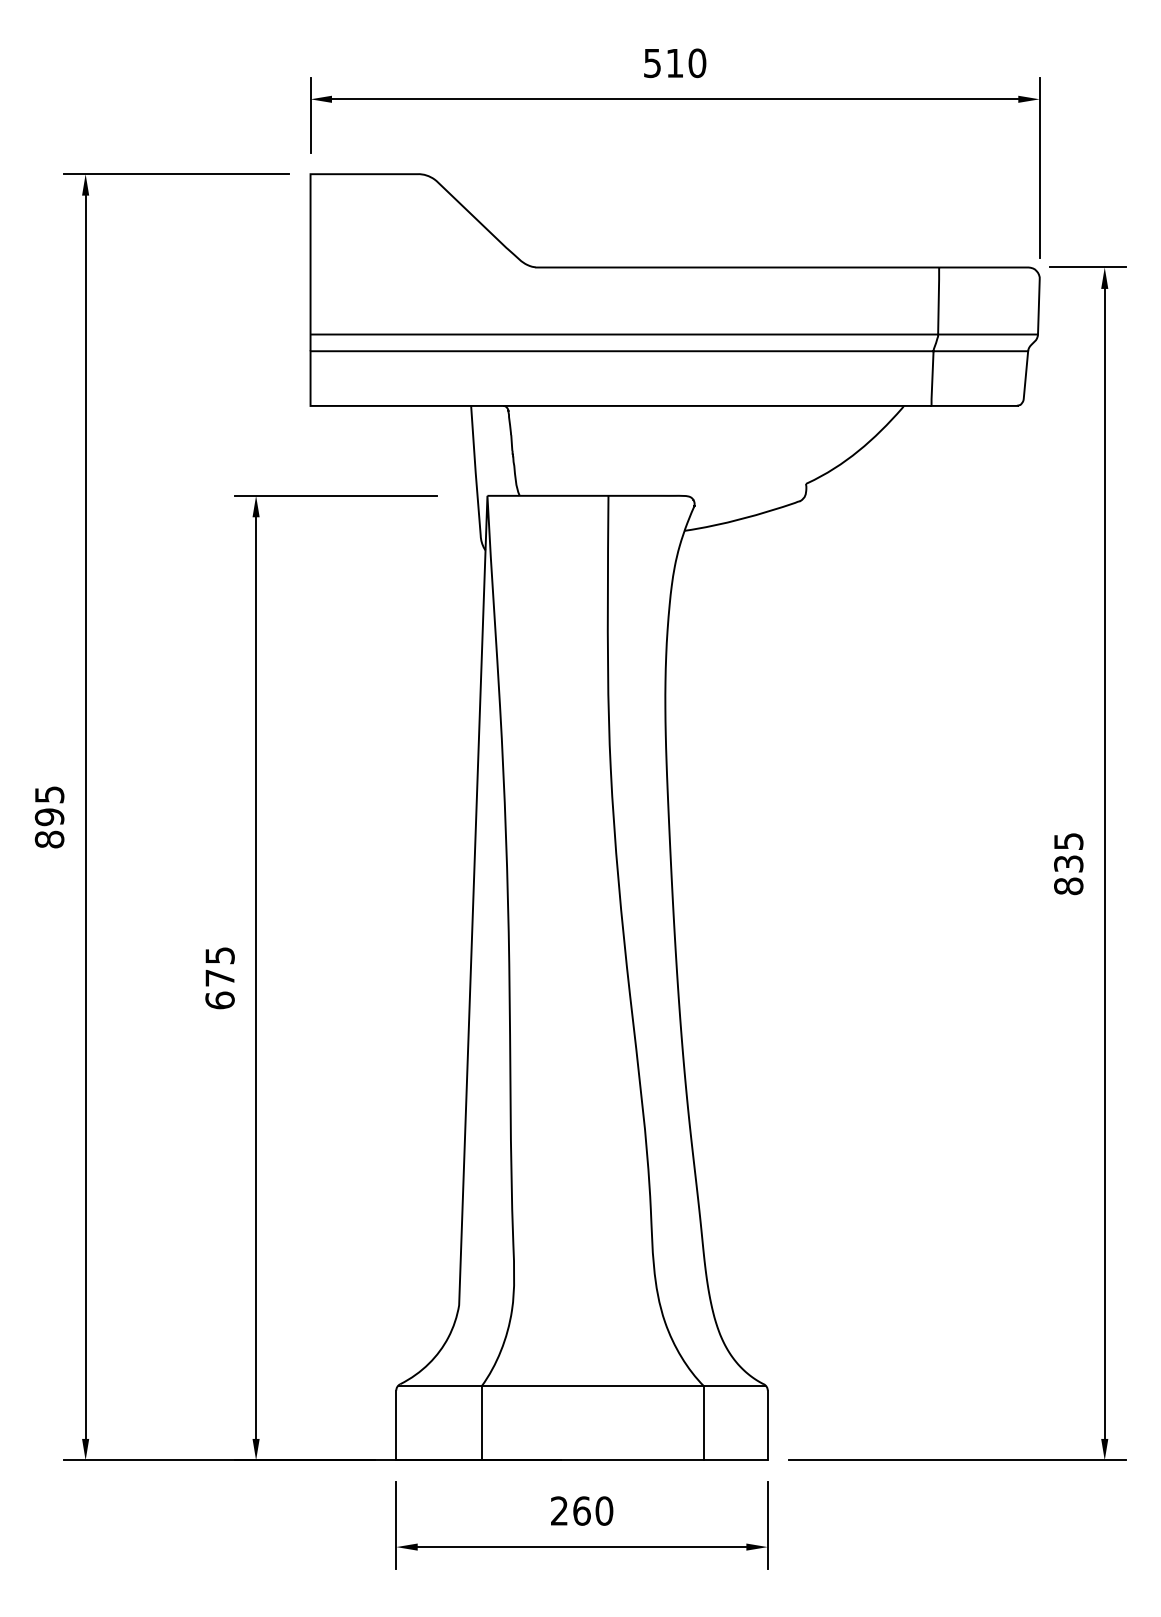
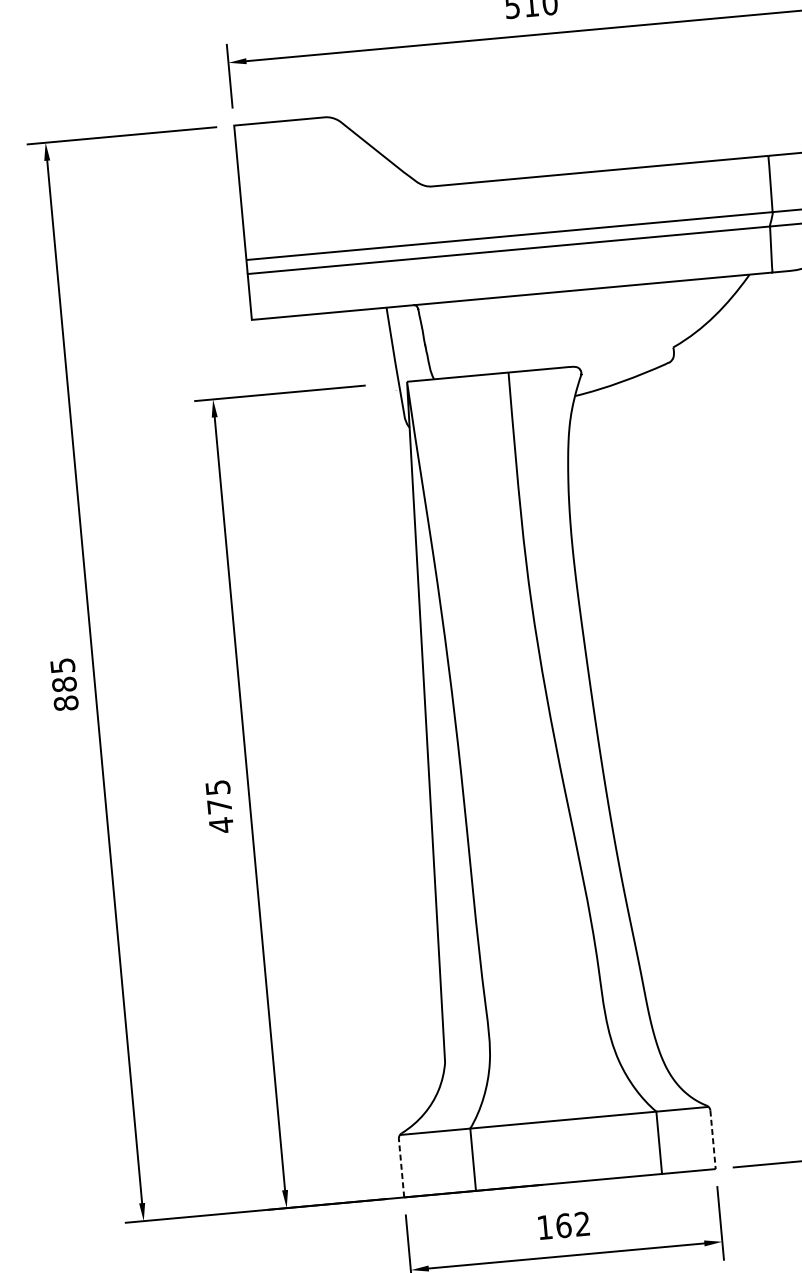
text: (49, 817) -> (64, 684), 895 -> 885
text: (219, 1000) -> (220, 825), 675 -> 475
line: (396, 1425) -> (401, 1168), solid -> dashed
line: (767, 1425) -> (712, 1139), solid -> dashed
text: (582, 1510) -> (564, 1225), 260 -> 162

